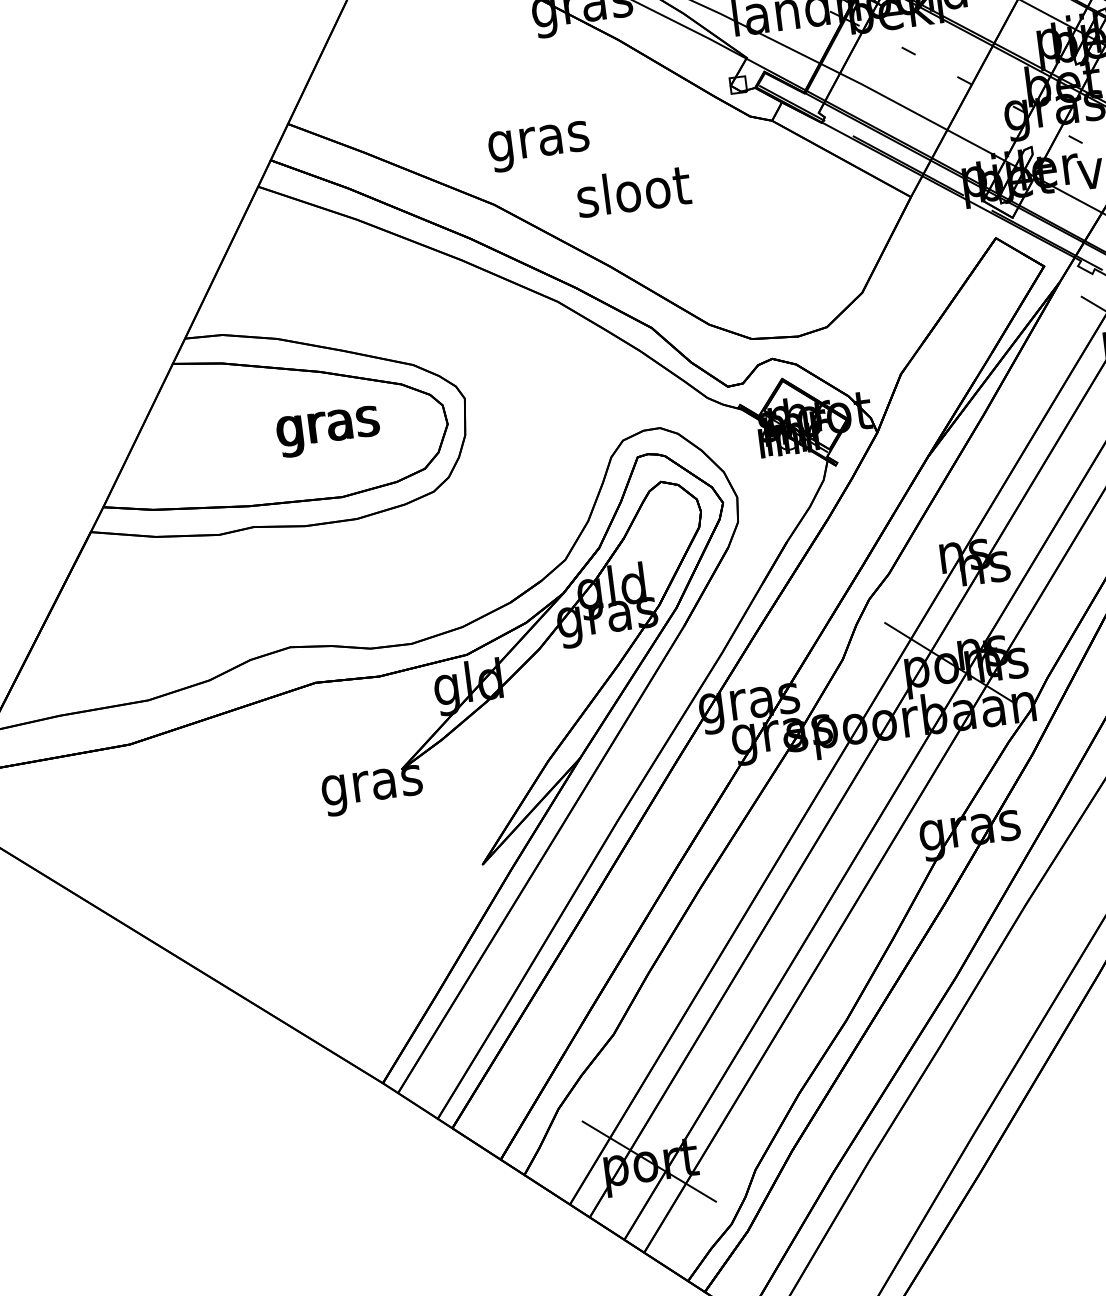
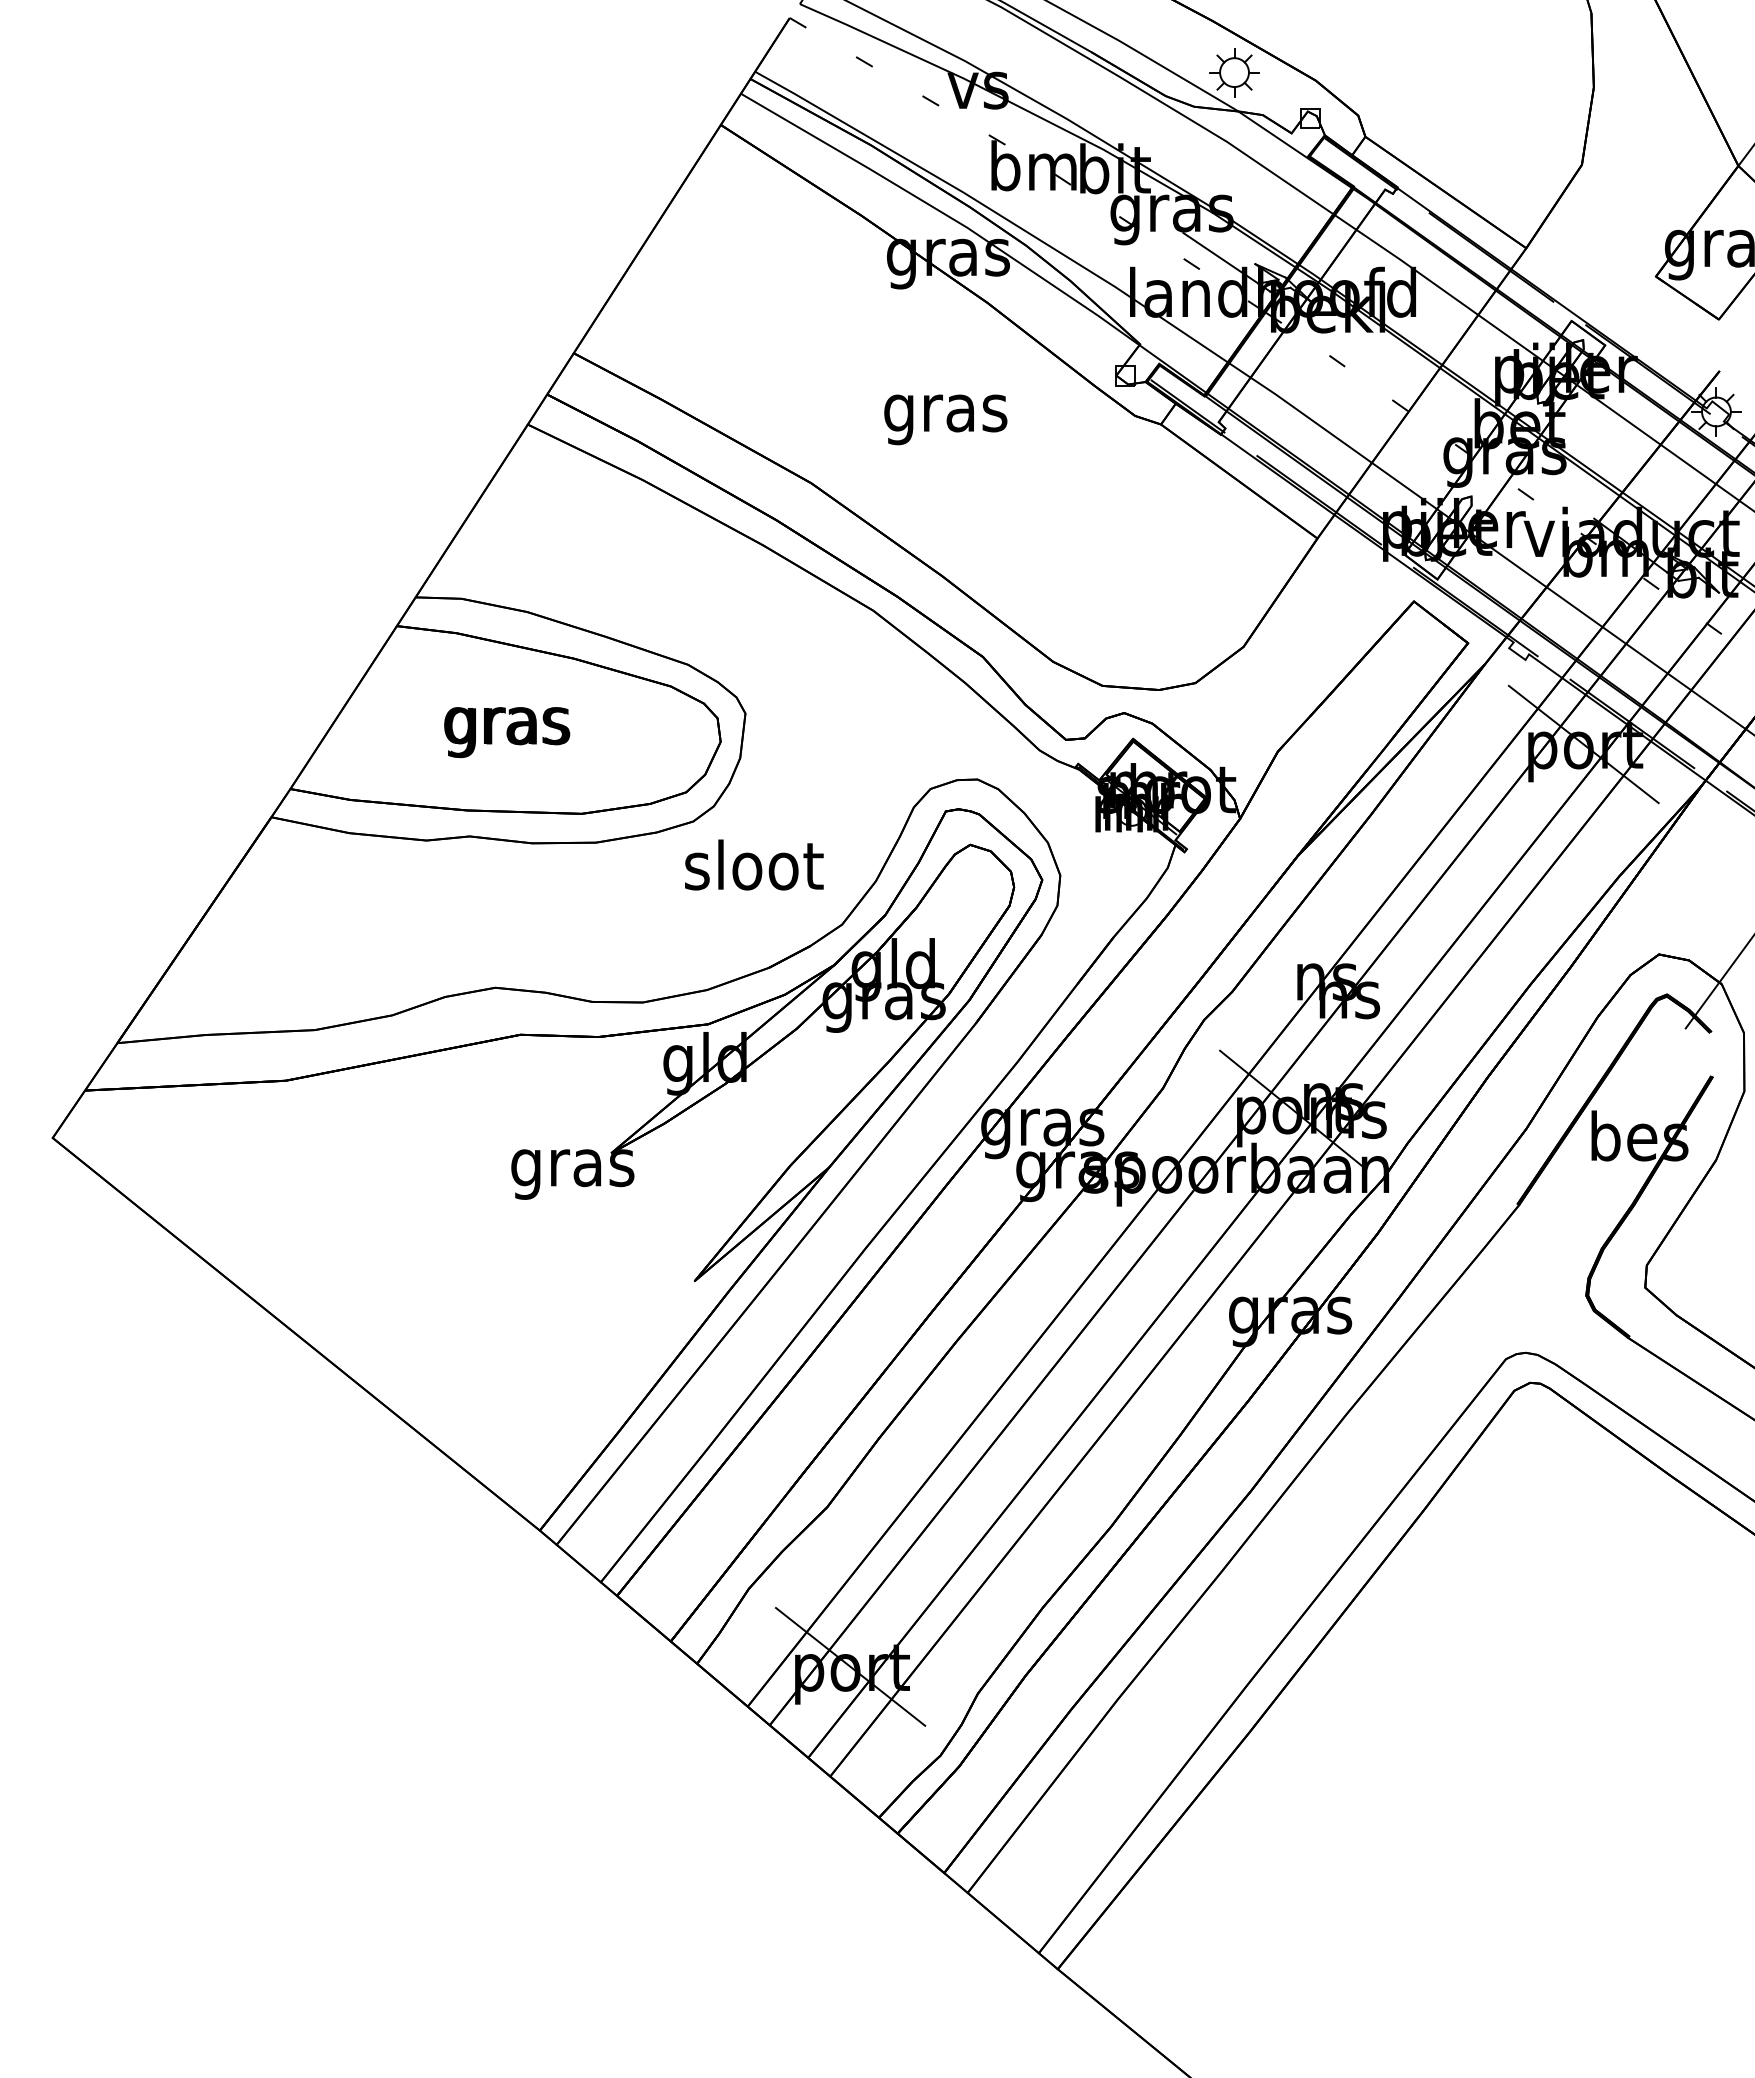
text: (539, 146) -> (945, 419), moved
text: (633, 190) -> (754, 864), moved
text: (328, 431) -> (507, 732), moved

